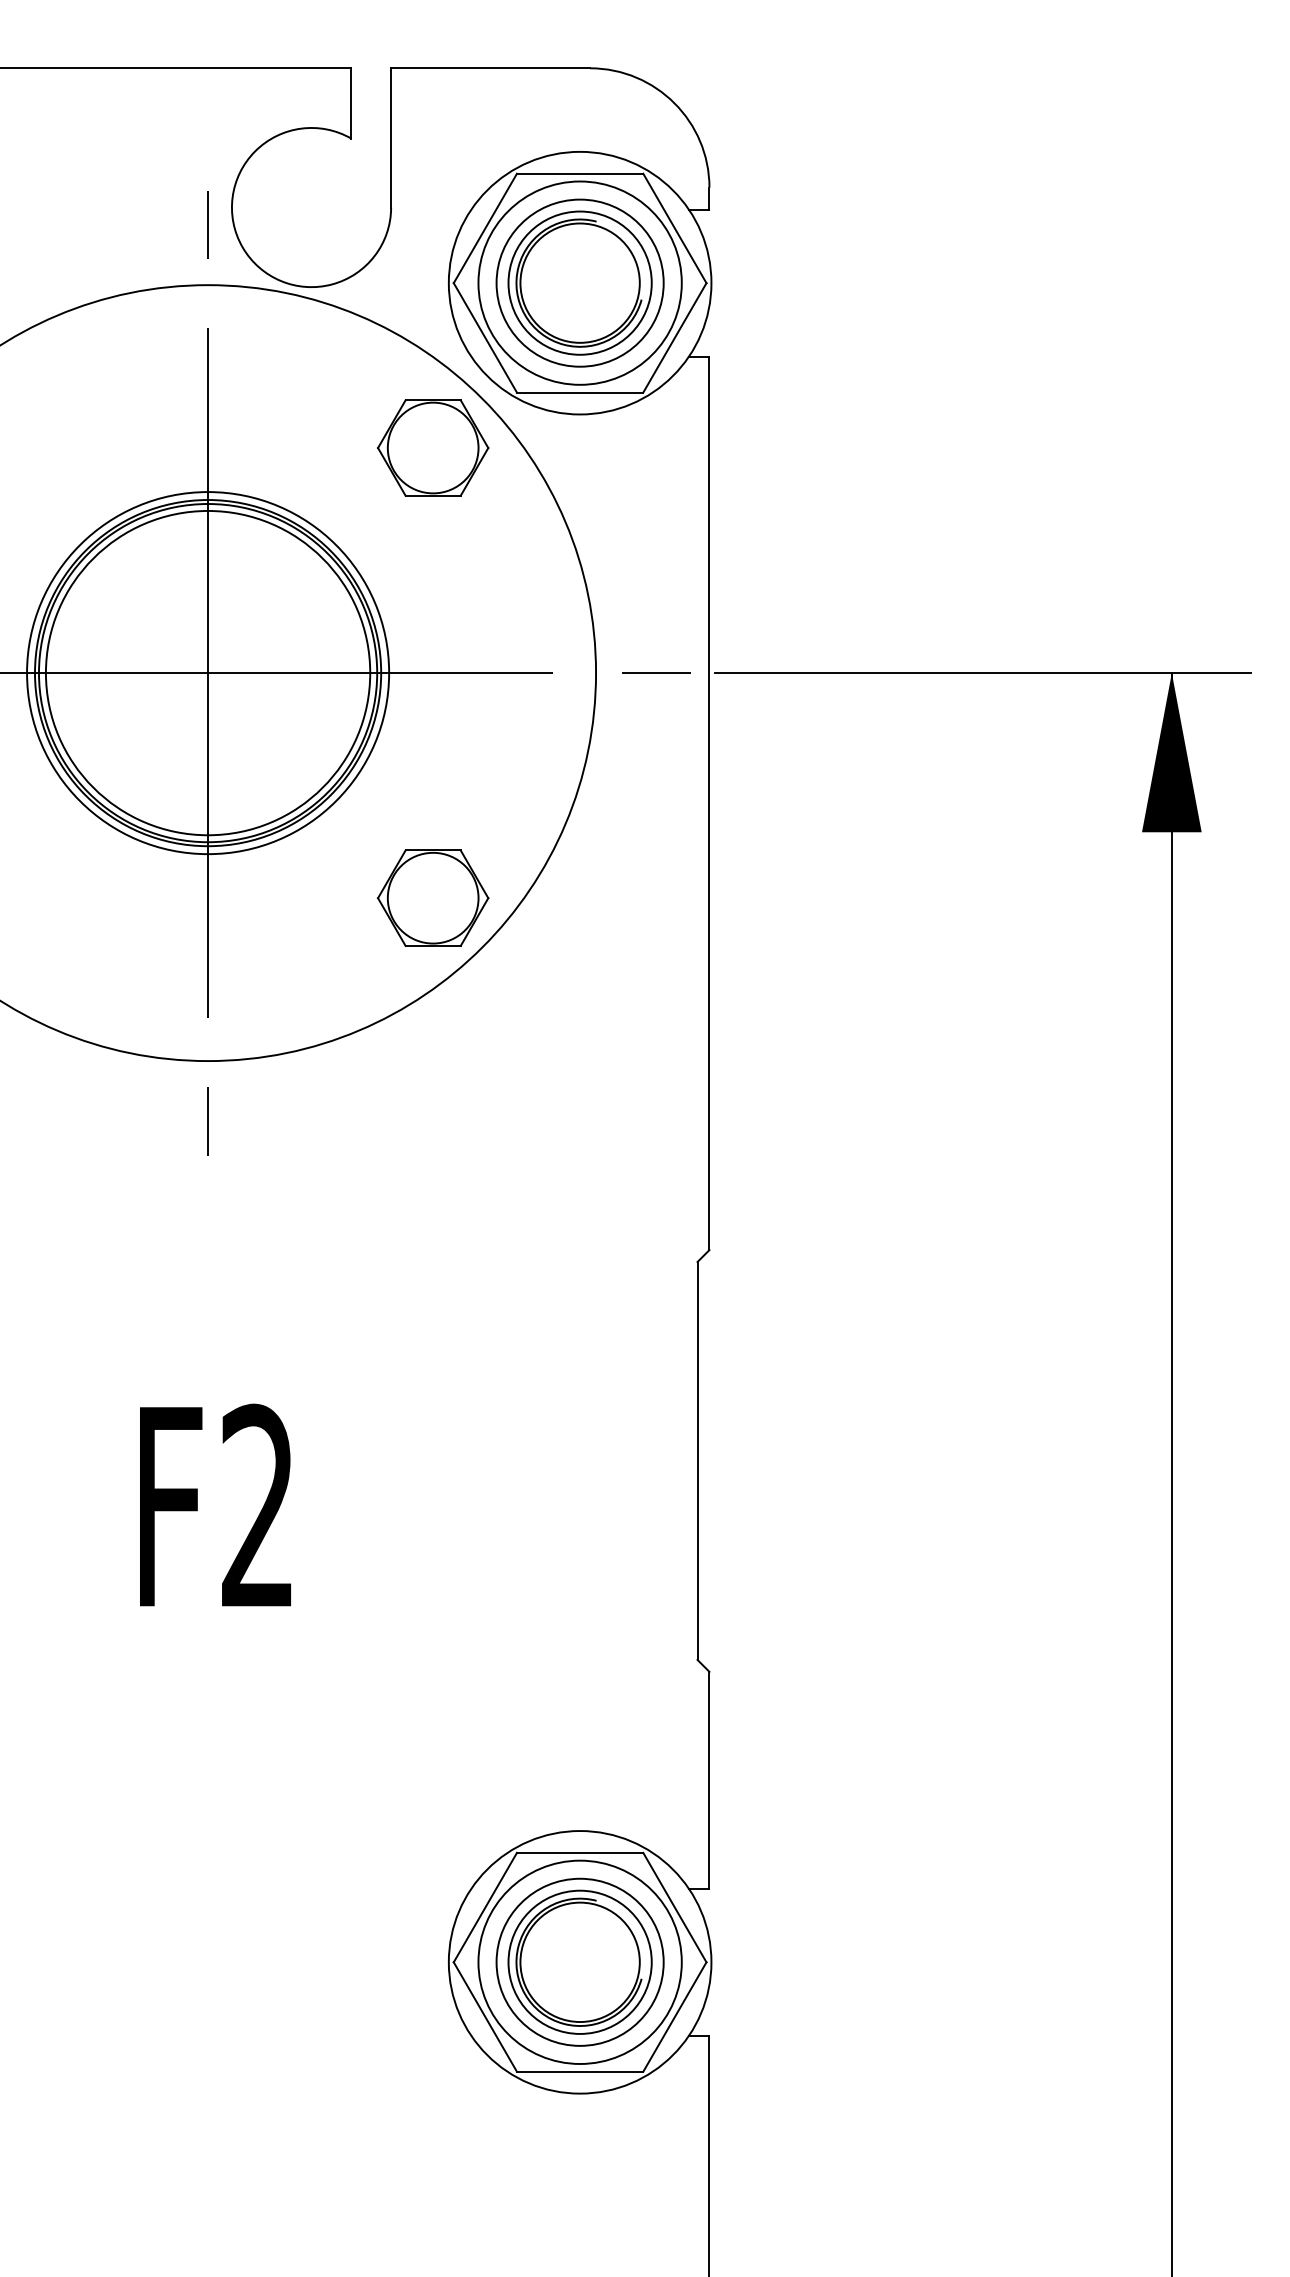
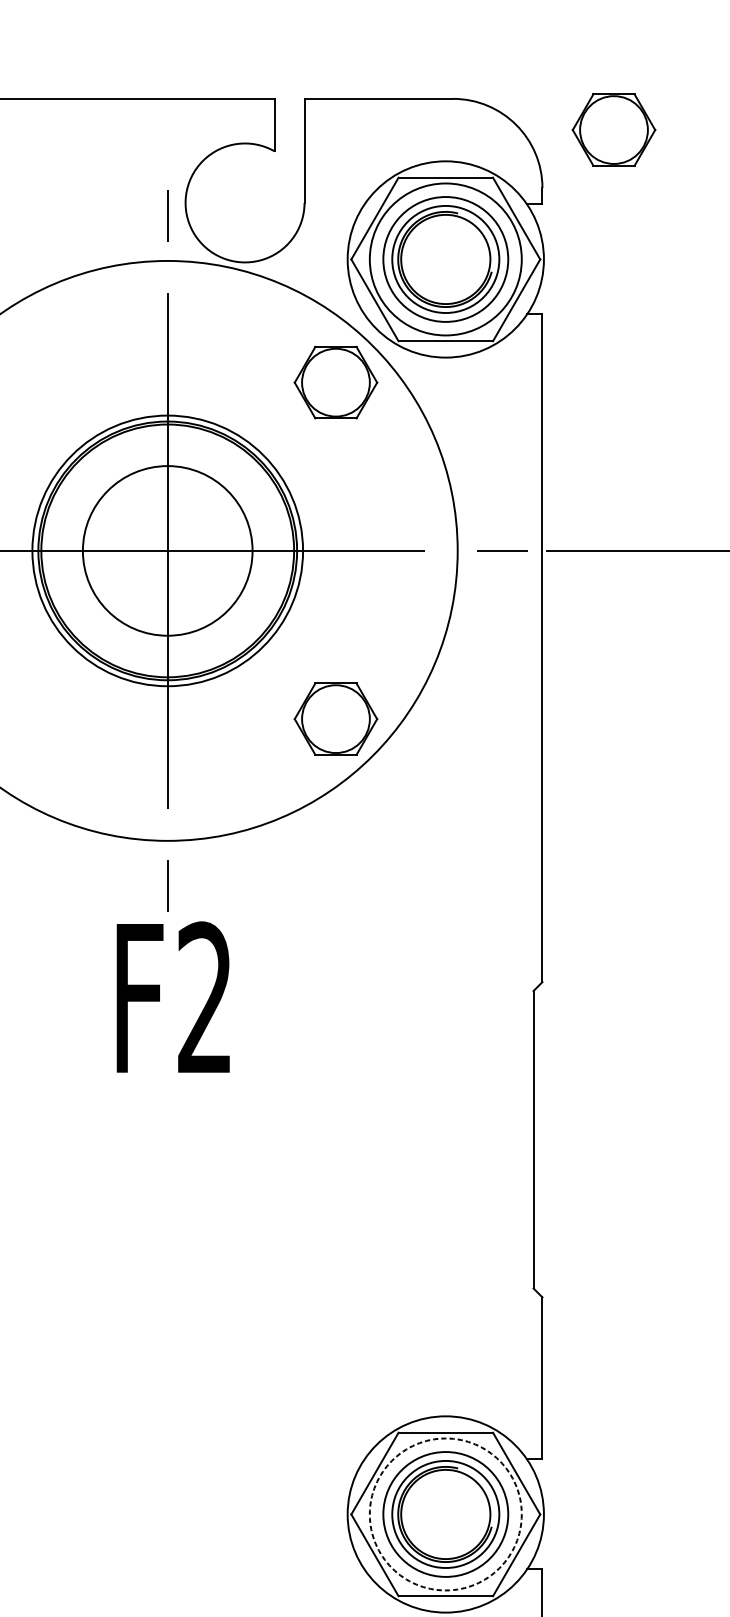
part: (805, 109) -> (614, 129), added
circle: (207, 672) -> (167, 550), size x0.7
text: (215, 1504) -> (173, 996), moved
circle: (579, 1961) -> (445, 1513), solid -> dashed

